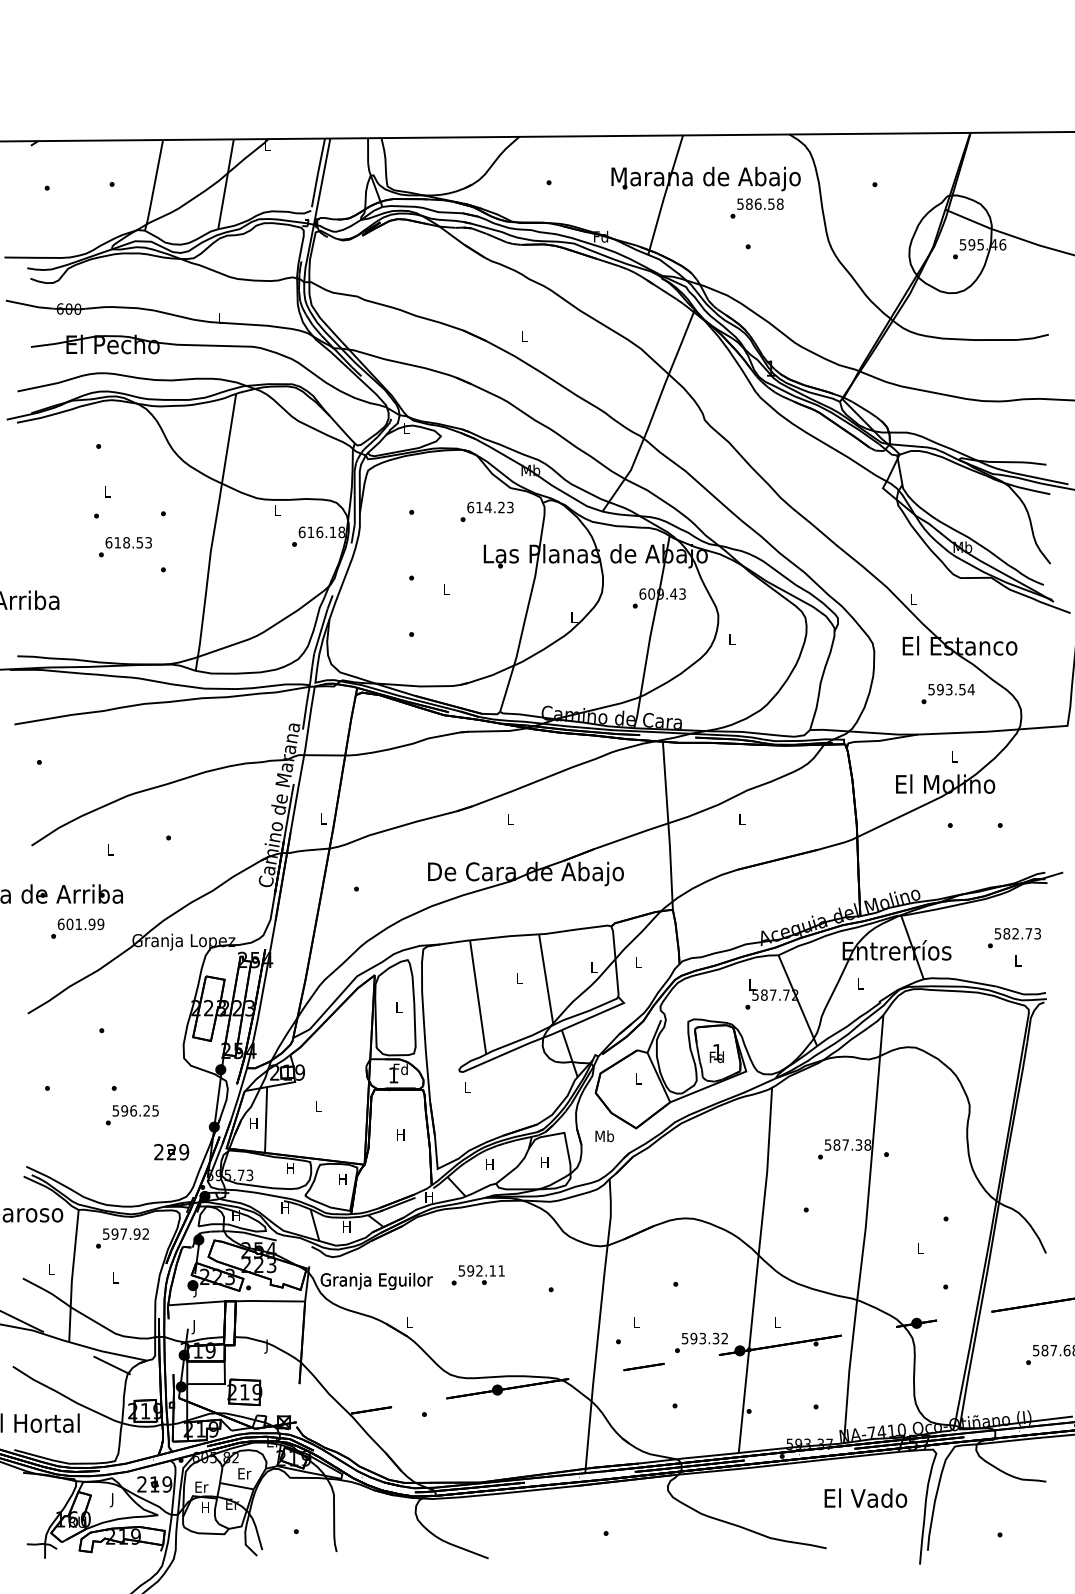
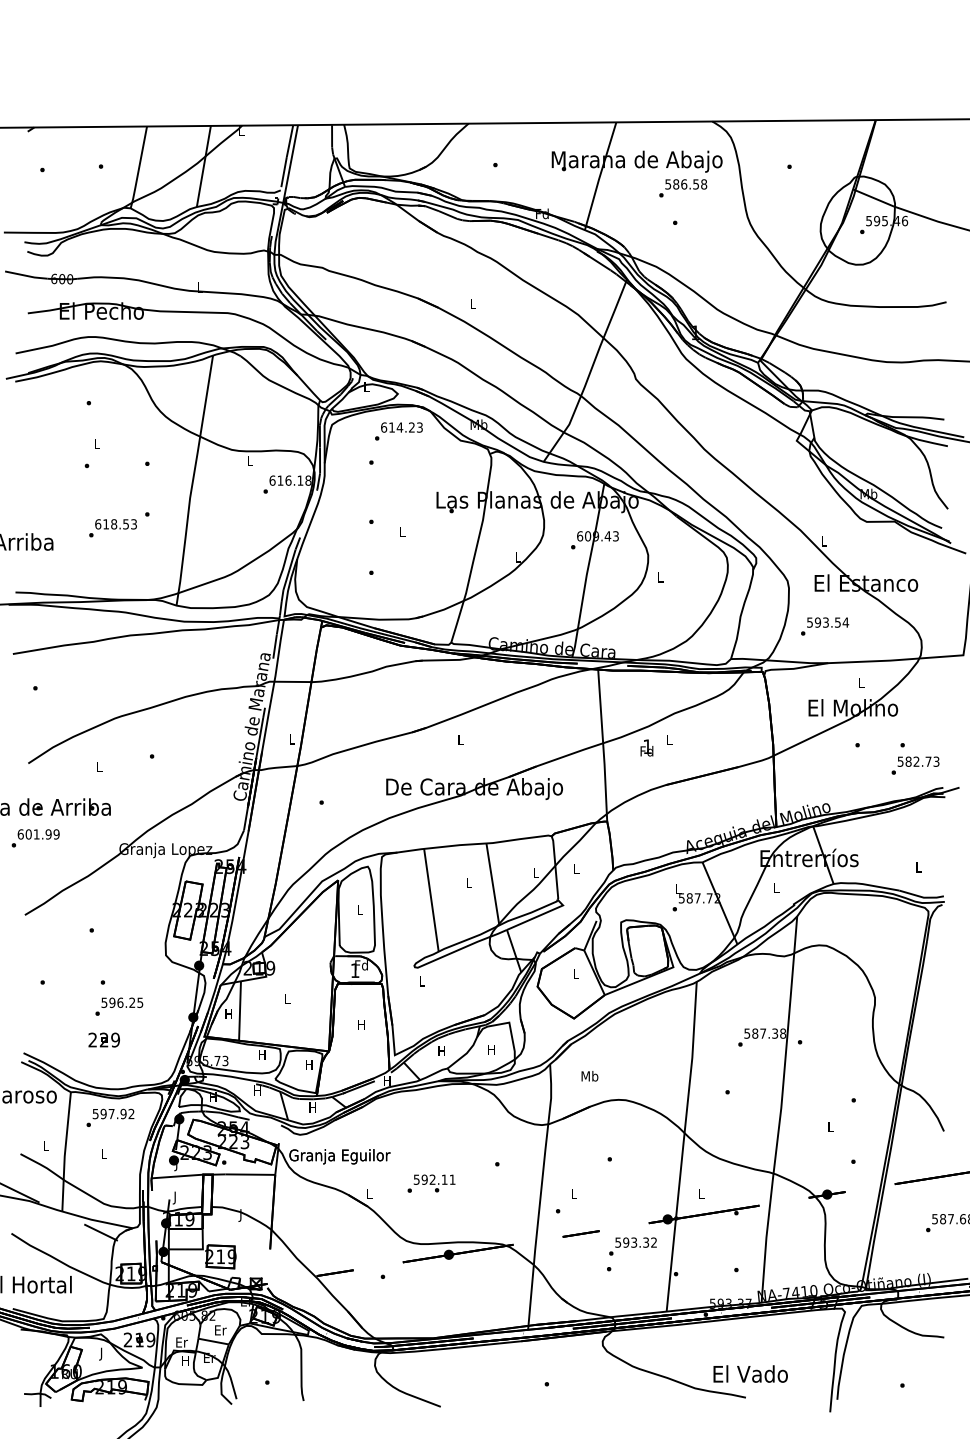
text: (486, 511) -> (398, 431), moved
text: (125, 547) -> (113, 528), moved
text: (947, 694) -> (824, 626), moved
text: (77, 928) -> (35, 838), moved
text: (1014, 938) -> (915, 765), moved
text: (716, 1053) -> (646, 747), moved
text: (604, 1136) -> (589, 1076), moved
part: (171, 1152) -> (104, 1040), moved
text: (477, 1275) -> (430, 1183), moved
text: (701, 1342) -> (633, 1246), moved
text: (865, 1497) -> (750, 1373), moved

